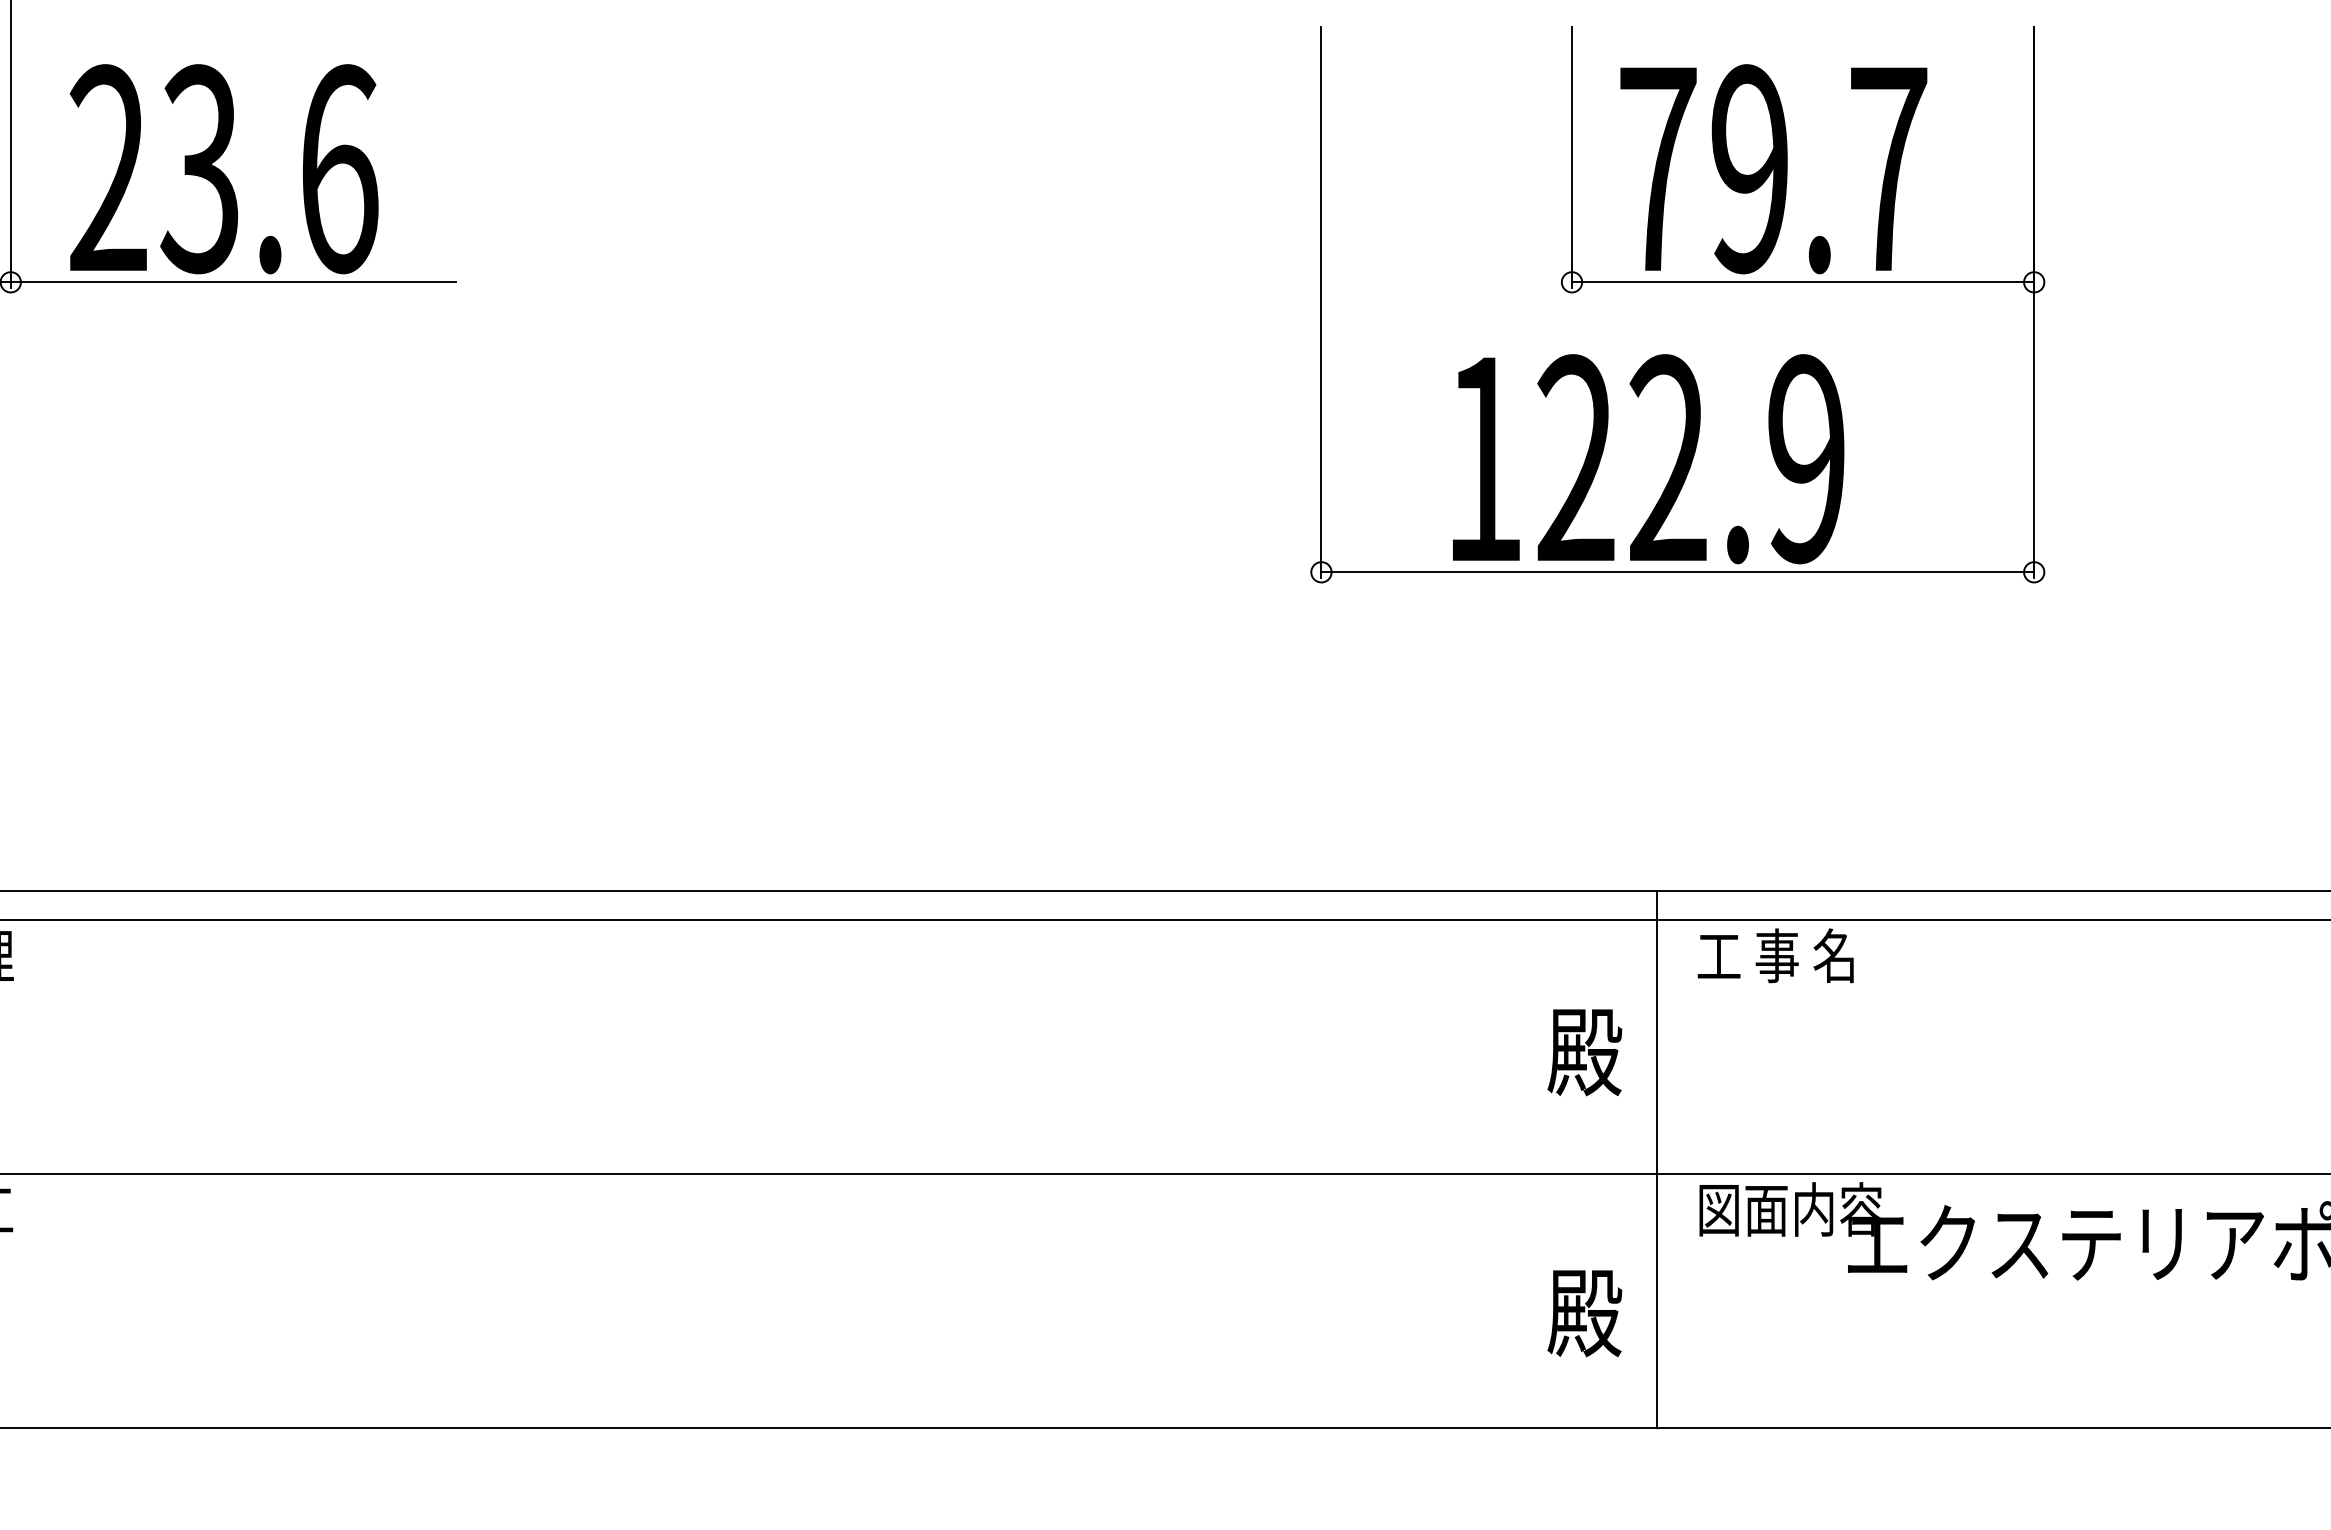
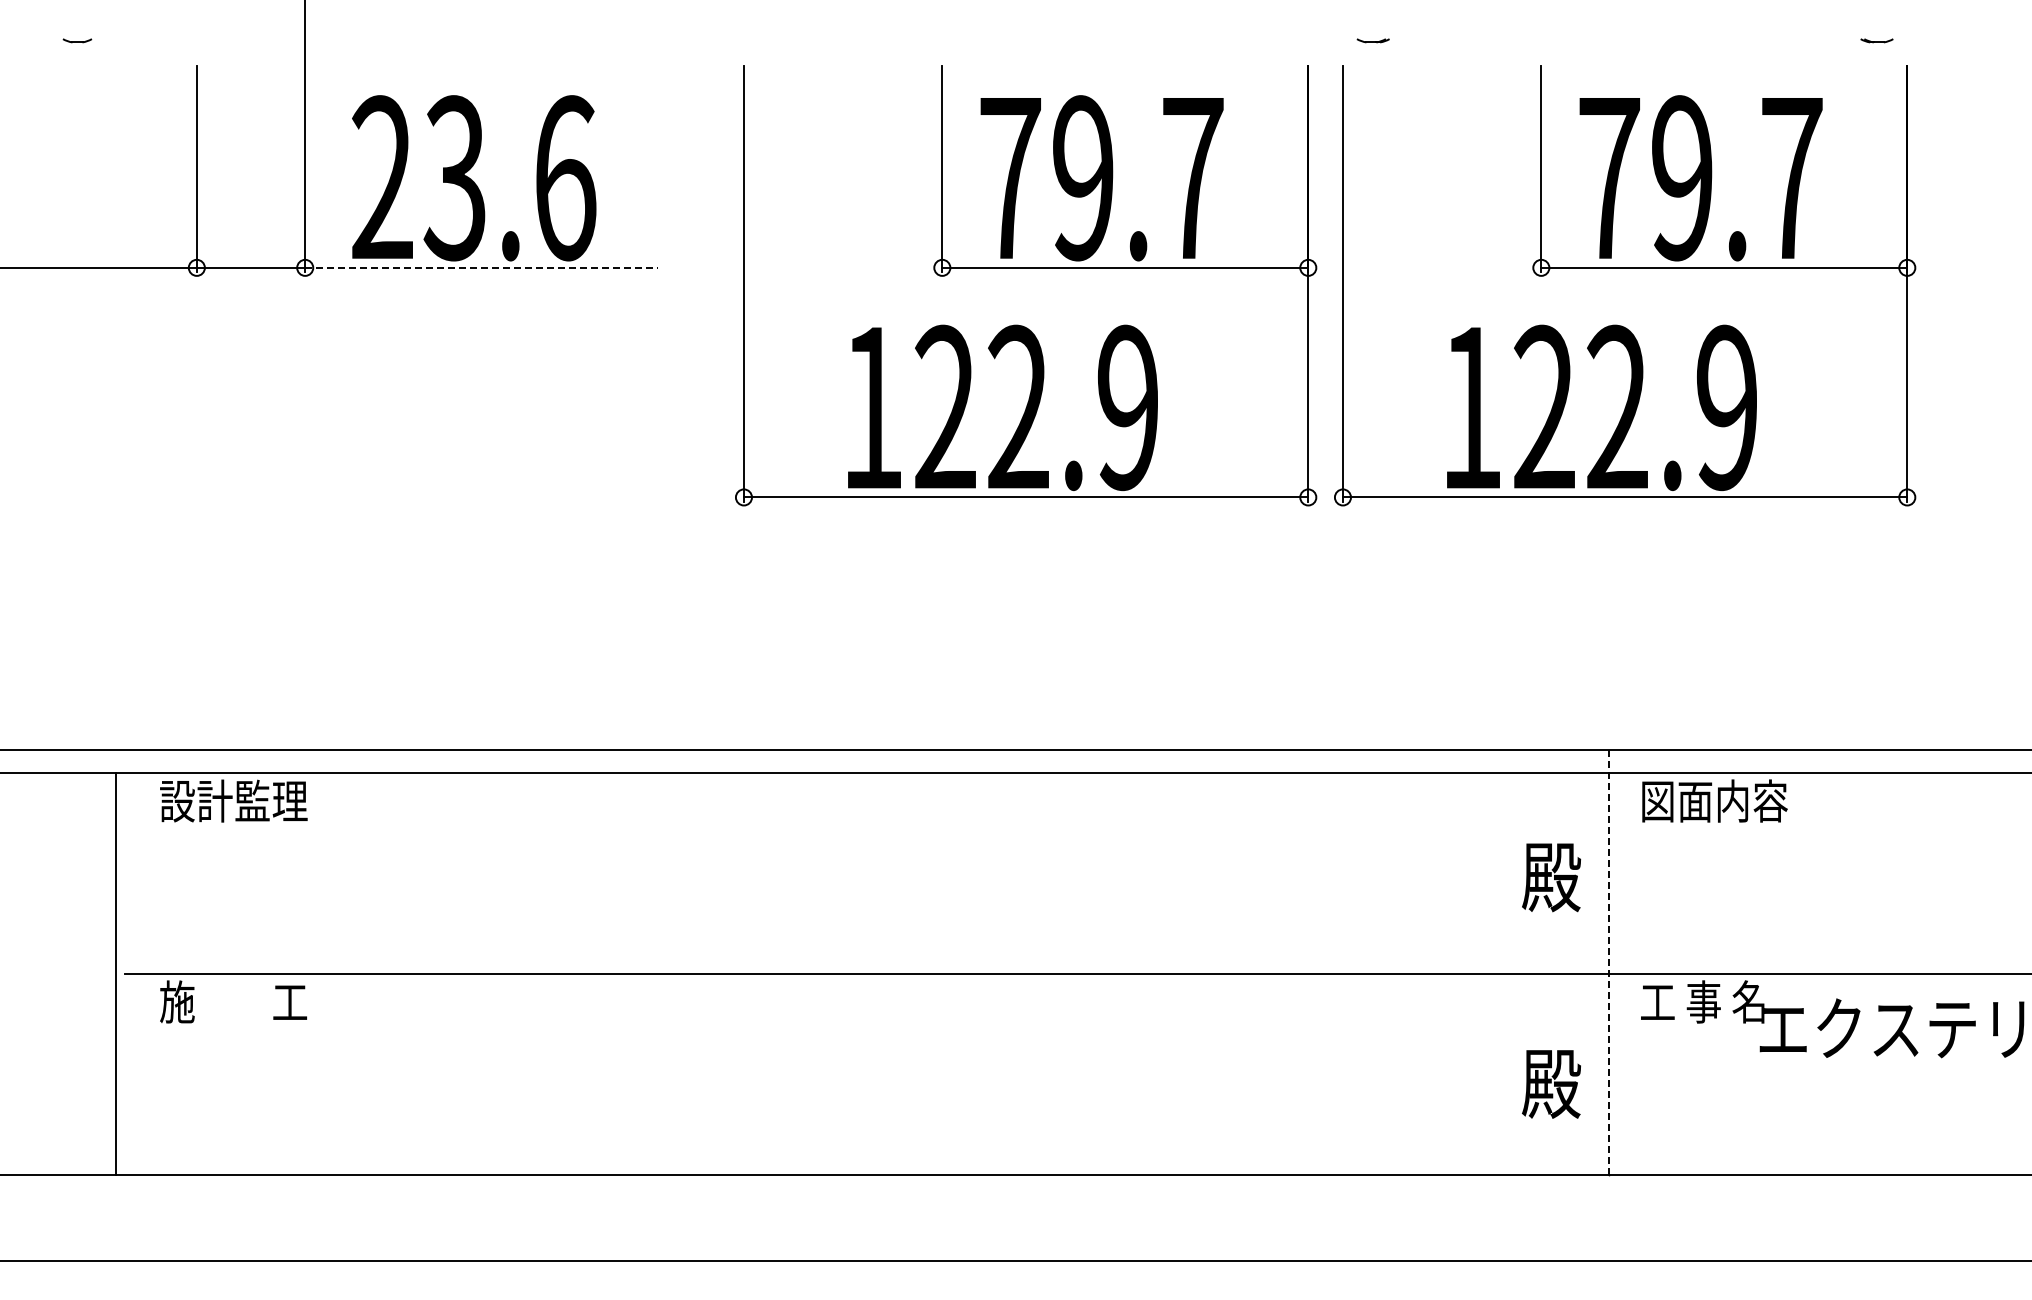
line: (234, 281) -> (482, 267), solid -> dashed
part: (921, 283) -> (1026, 268), added
text: (1790, 955) -> (1714, 800), 工 事 名 -> 図面内容
line: (1656, 1159) -> (1608, 962), solid -> dashed
text: (1789, 1208) -> (1713, 1001), 図面内容 -> 工 事 名

